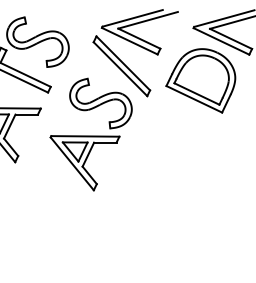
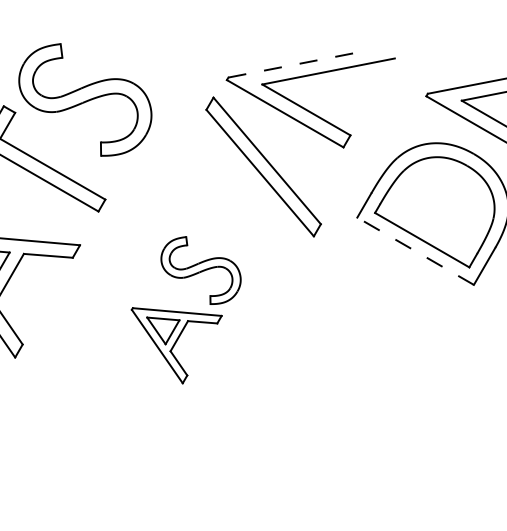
line: (133, 18) -> (297, 65), solid -> dashed
line: (194, 99) -> (415, 251), solid -> dashed
part: (90, 134) -> (183, 310), size x0.6

